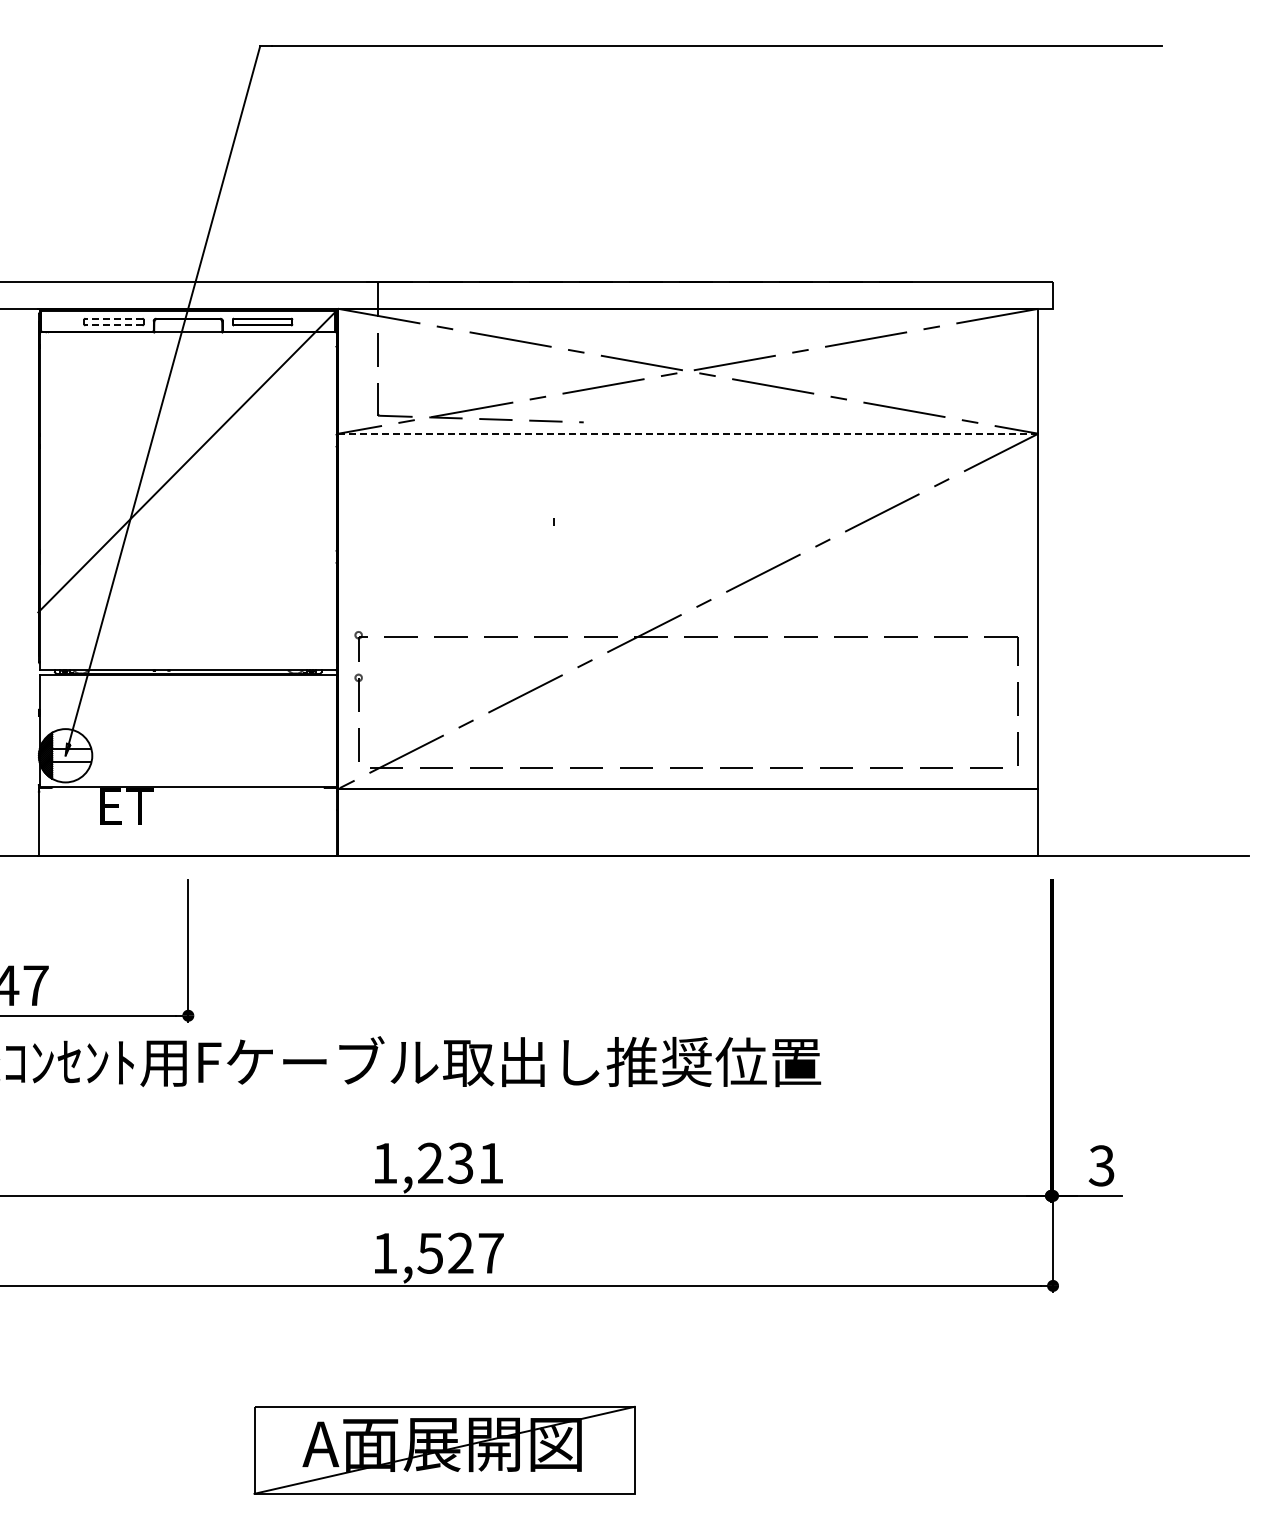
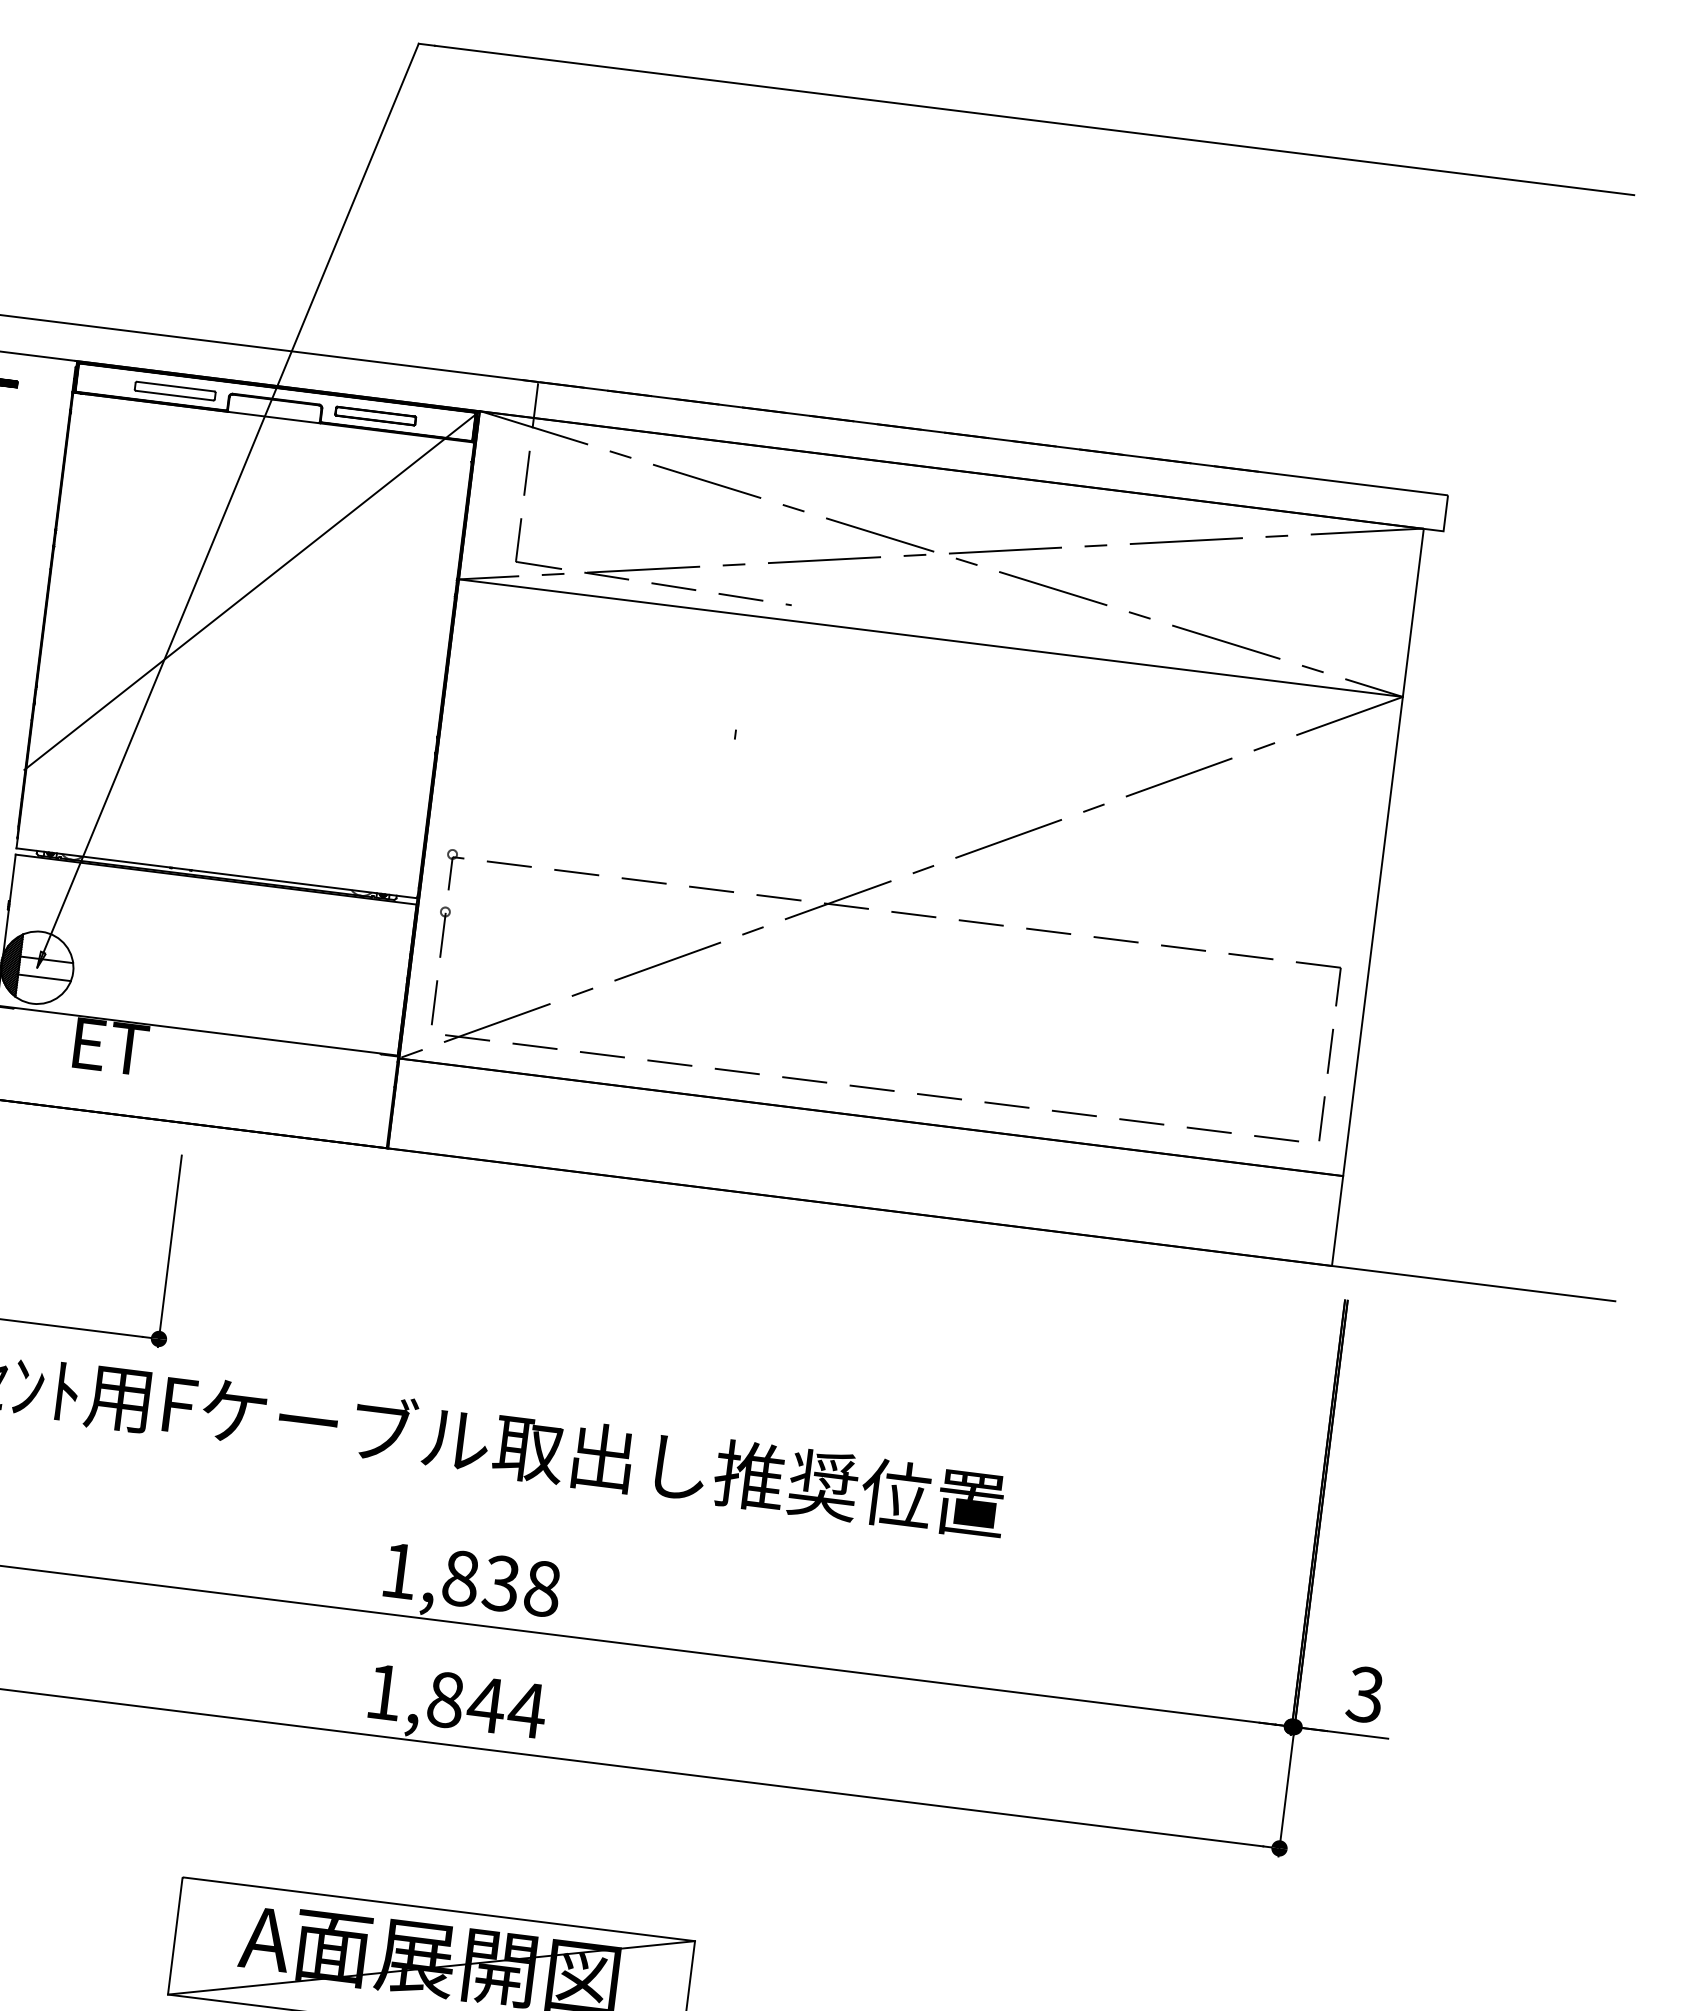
line: (113, 318) -> (175, 386), dashed -> solid
line: (113, 325) -> (174, 395), dashed -> solid
line: (688, 433) -> (931, 637), dashed -> solid
text: (460, 1162) -> (501, 1582), 1,231 -> 1,838
text: (460, 1252) -> (486, 1703), 1,527 -> 1,844

